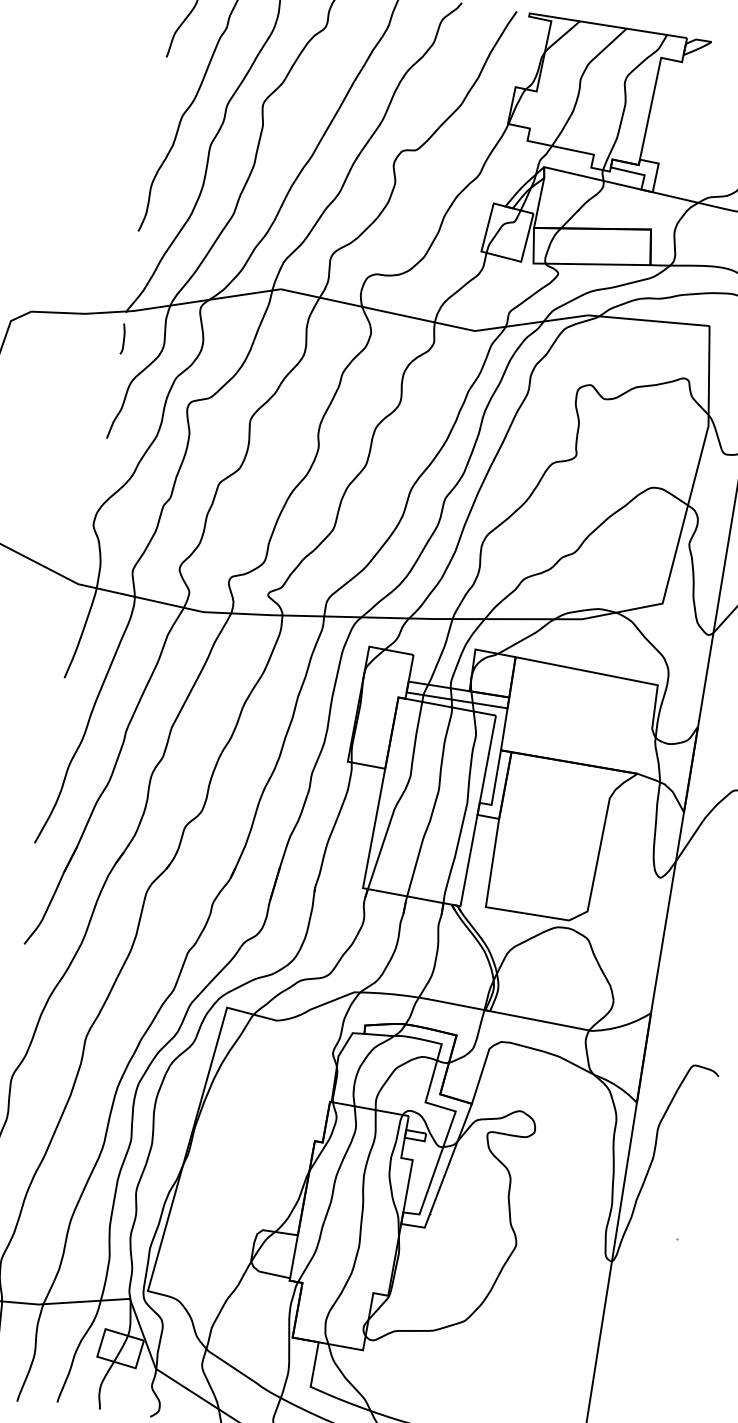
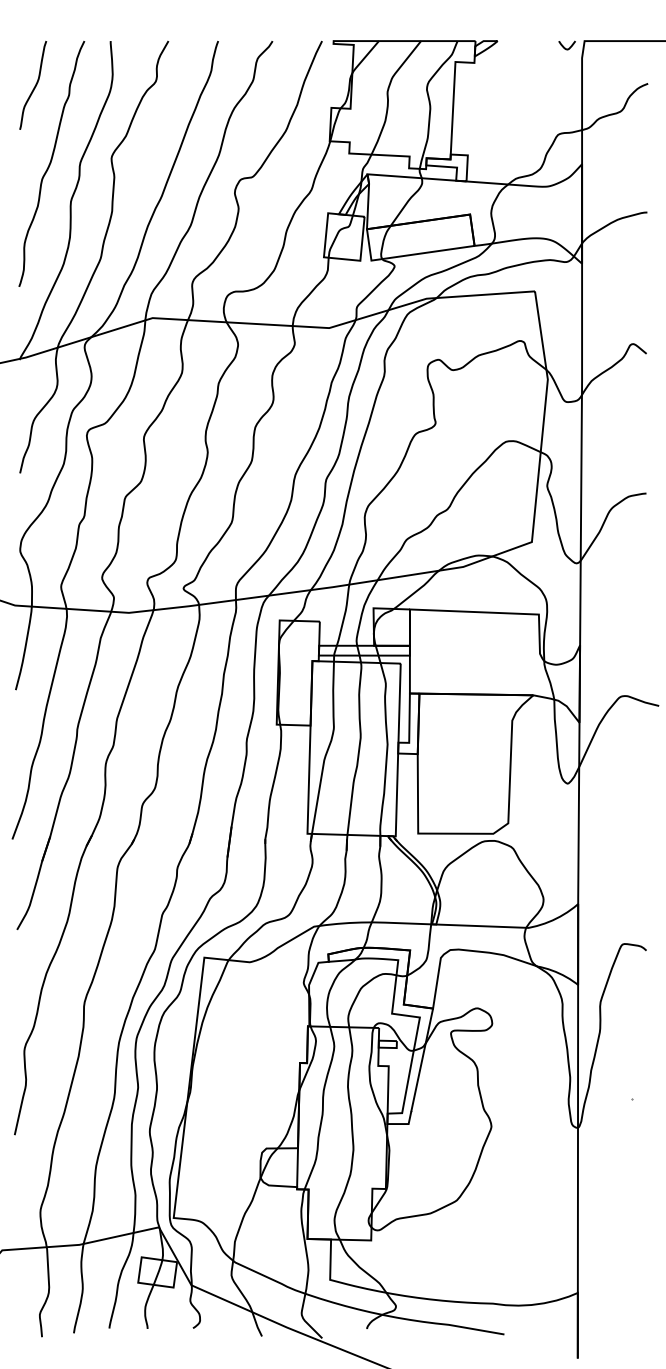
curve: (122, 338) -> (20, 383), removed

